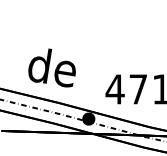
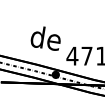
text: (51, 67) -> (45, 38), moved

